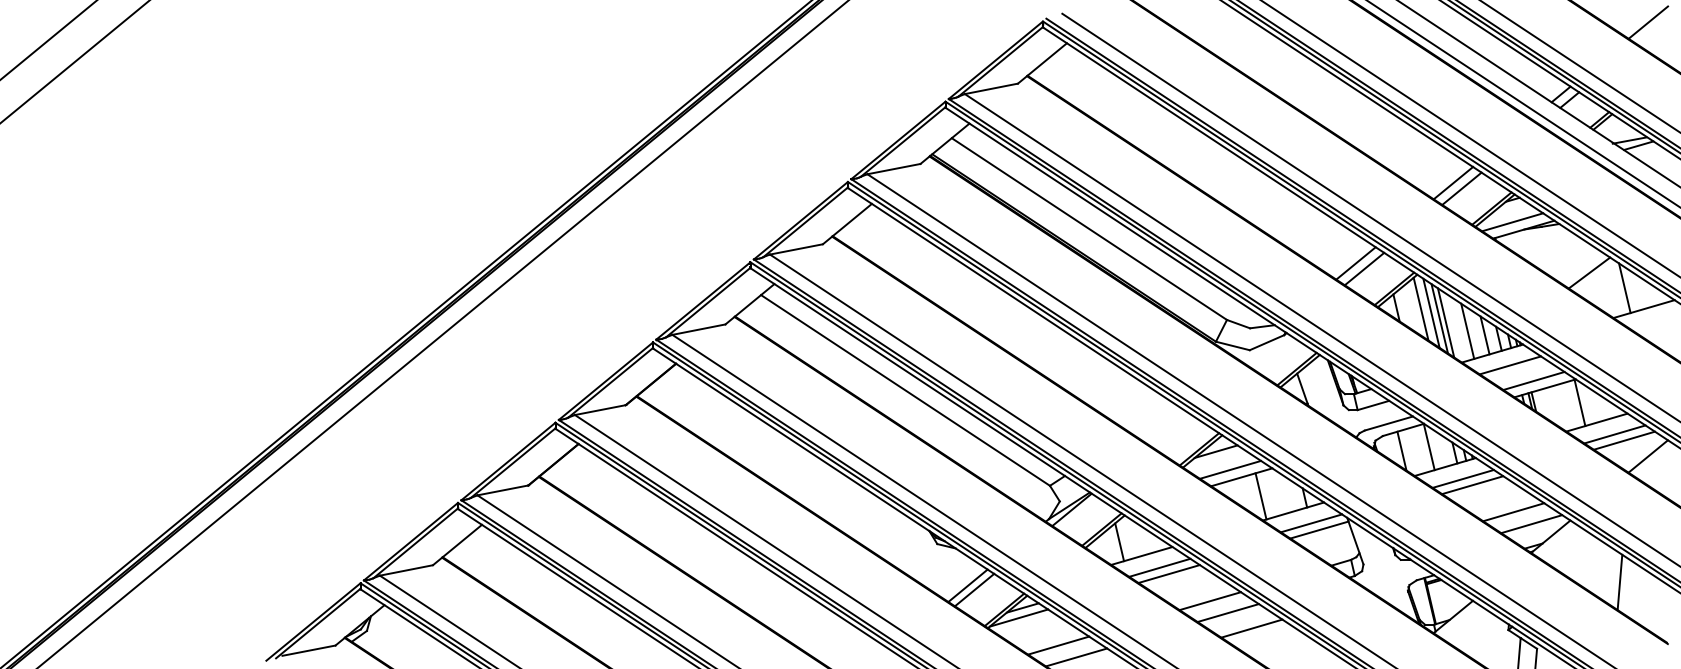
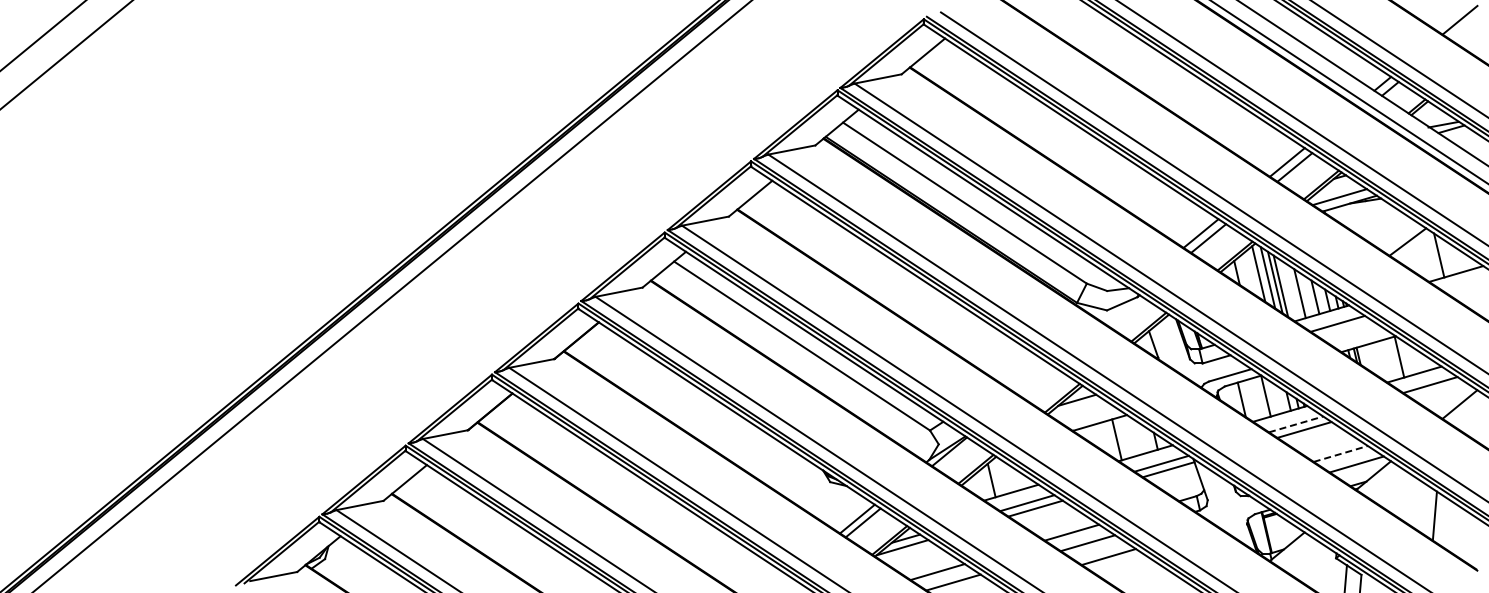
line: (1533, 380) -> (1358, 337), removed
line: (1624, 440) -> (1438, 390), removed
line: (1230, 469) -> (1089, 416), removed
line: (1463, 479) -> (1296, 424), solid -> dashed
line: (1514, 511) -> (1341, 453), solid -> dashed

